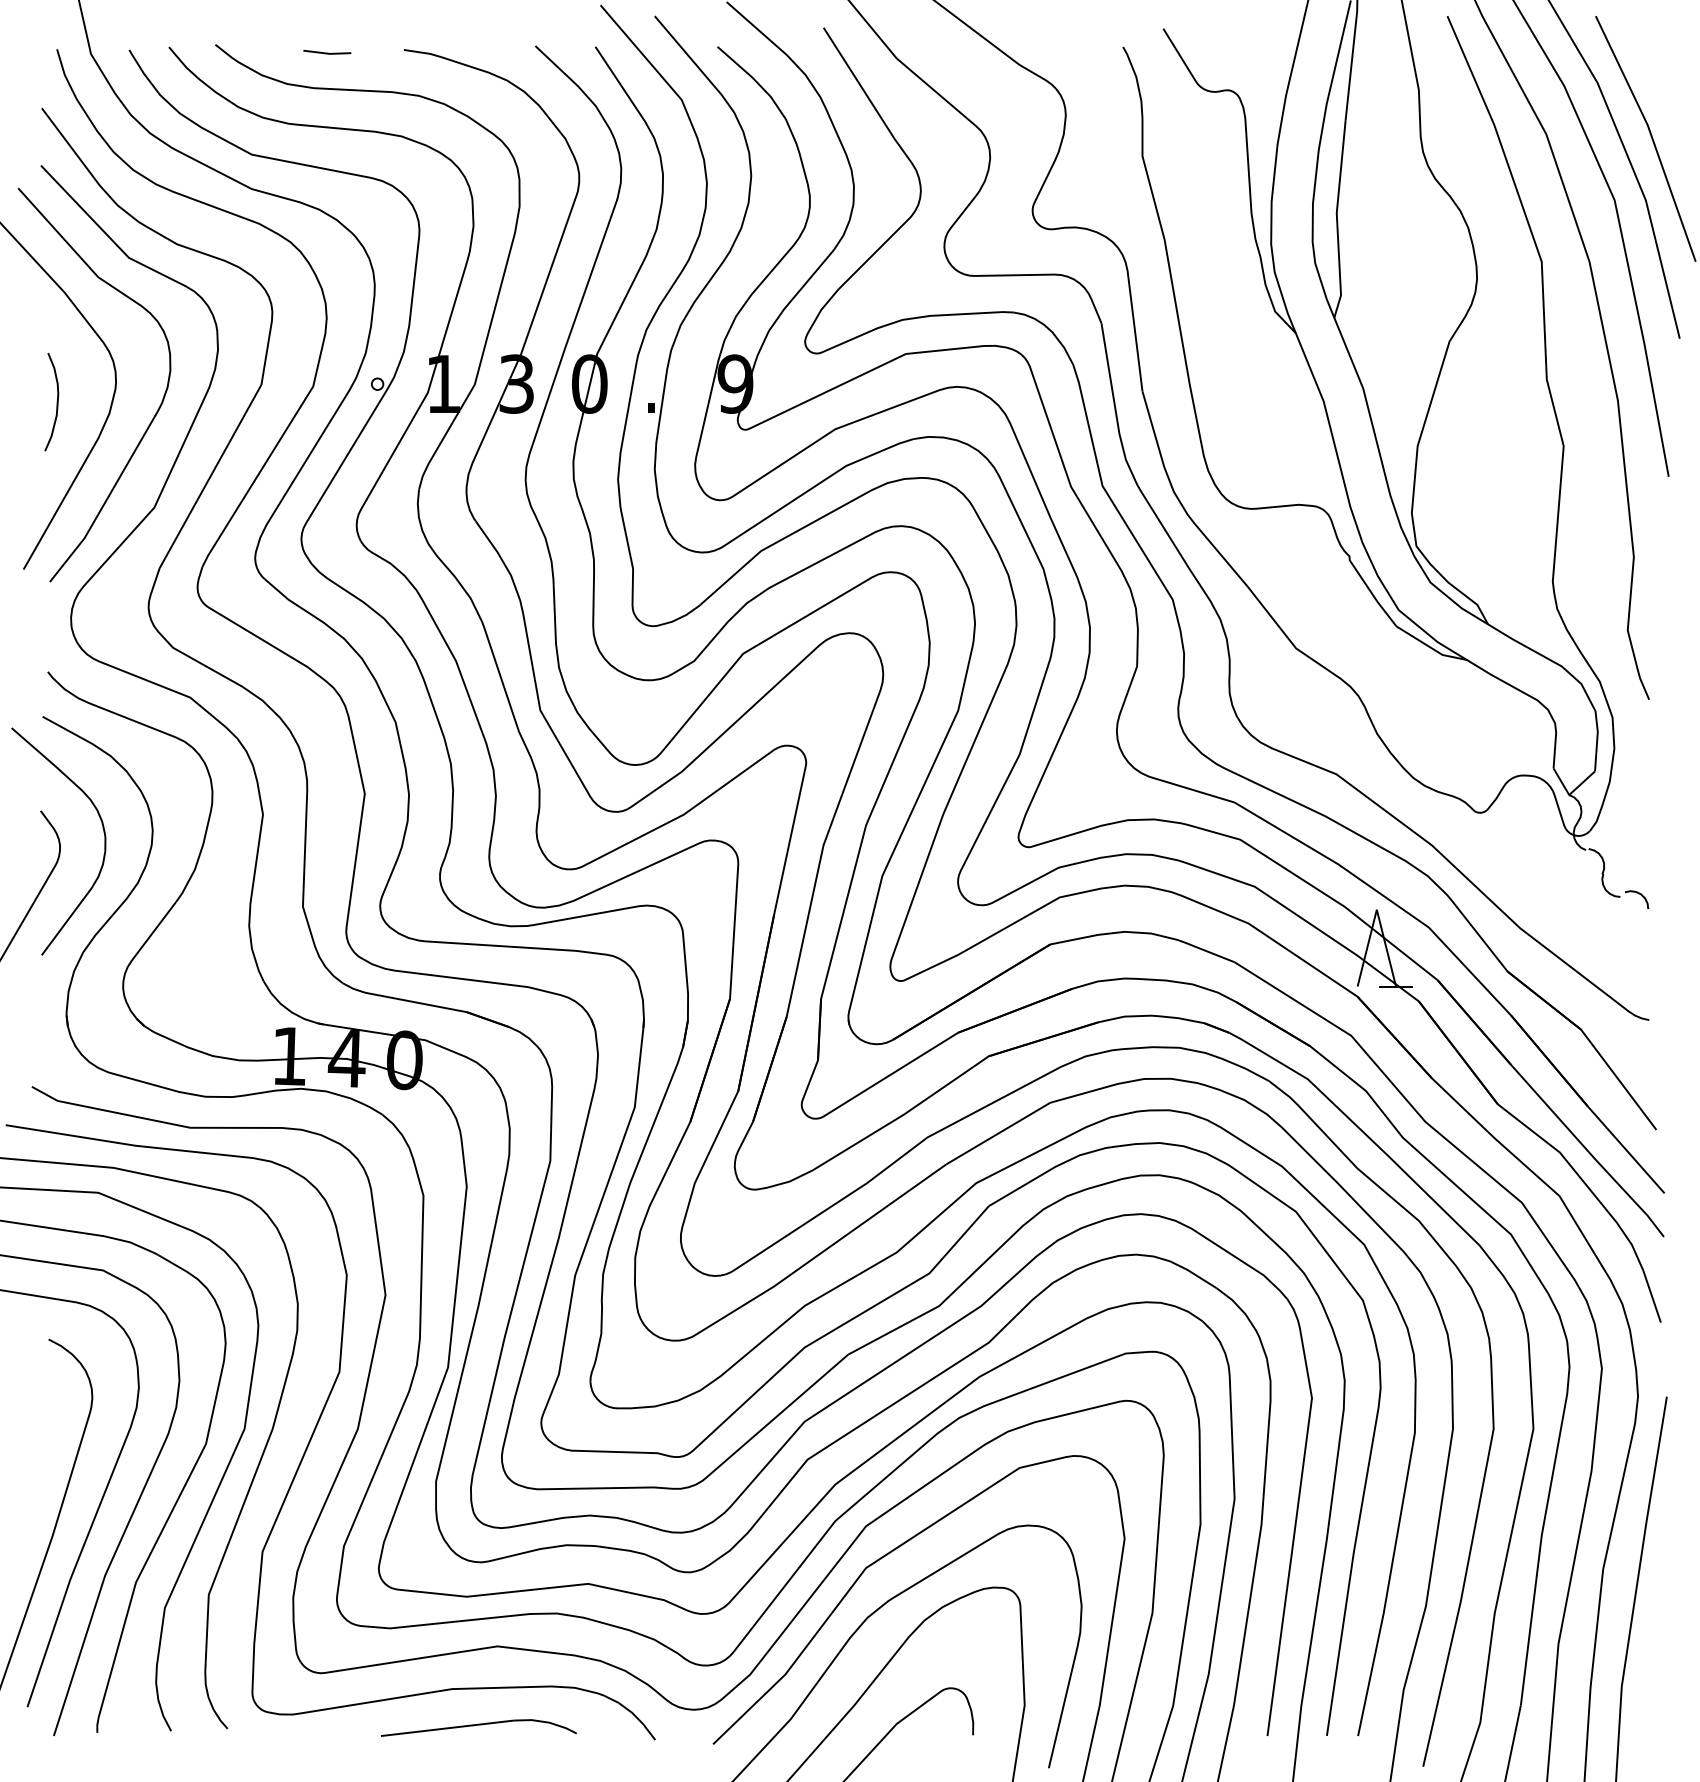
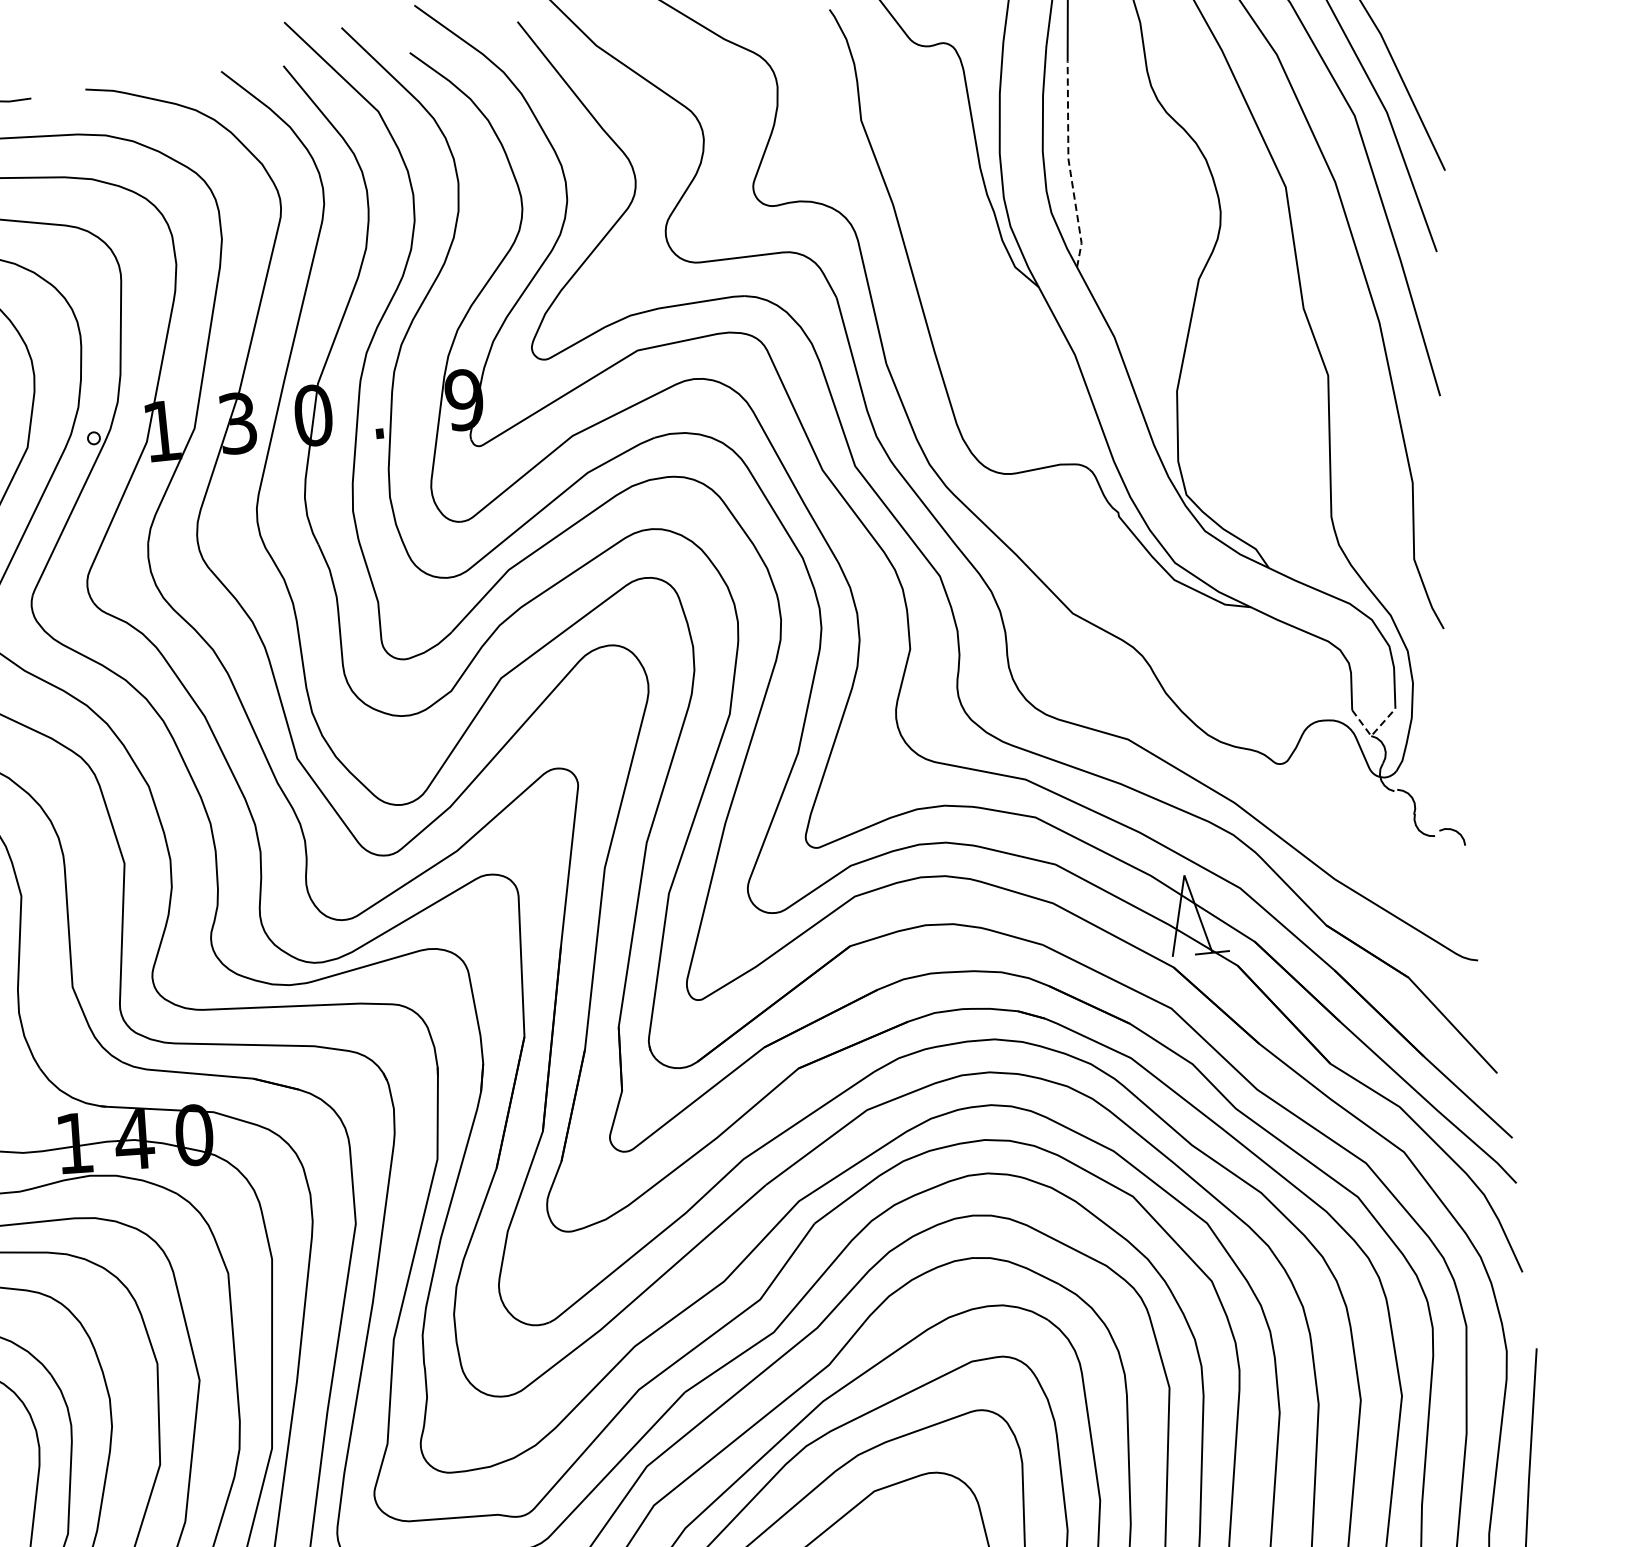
line: (1337, 219) -> (1069, 165), solid -> dashed
line: (1570, 793) -> (1372, 734), solid -> dashed

